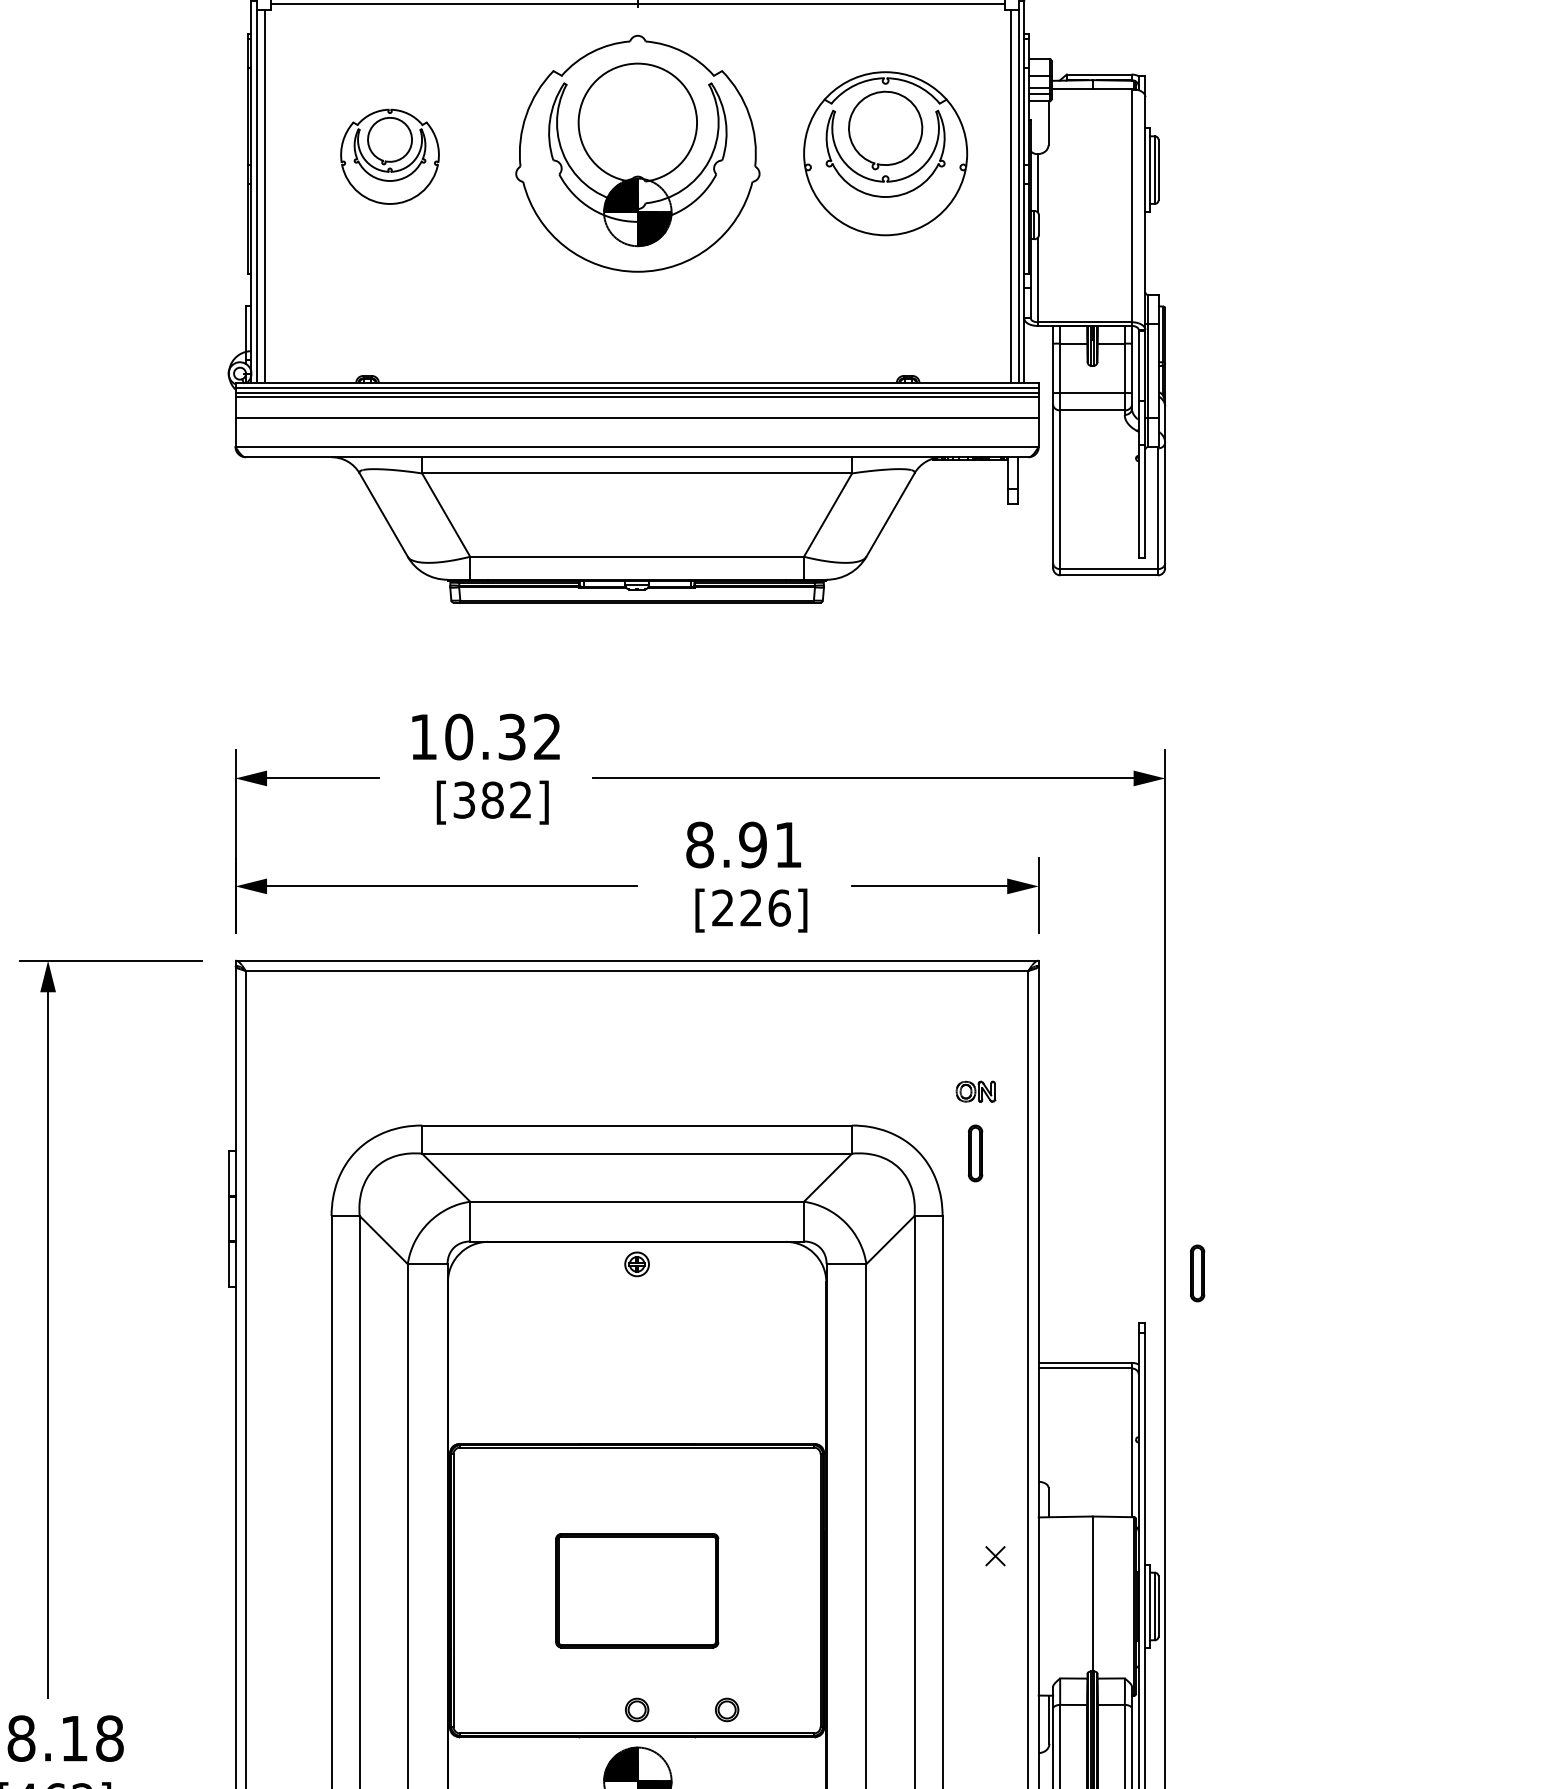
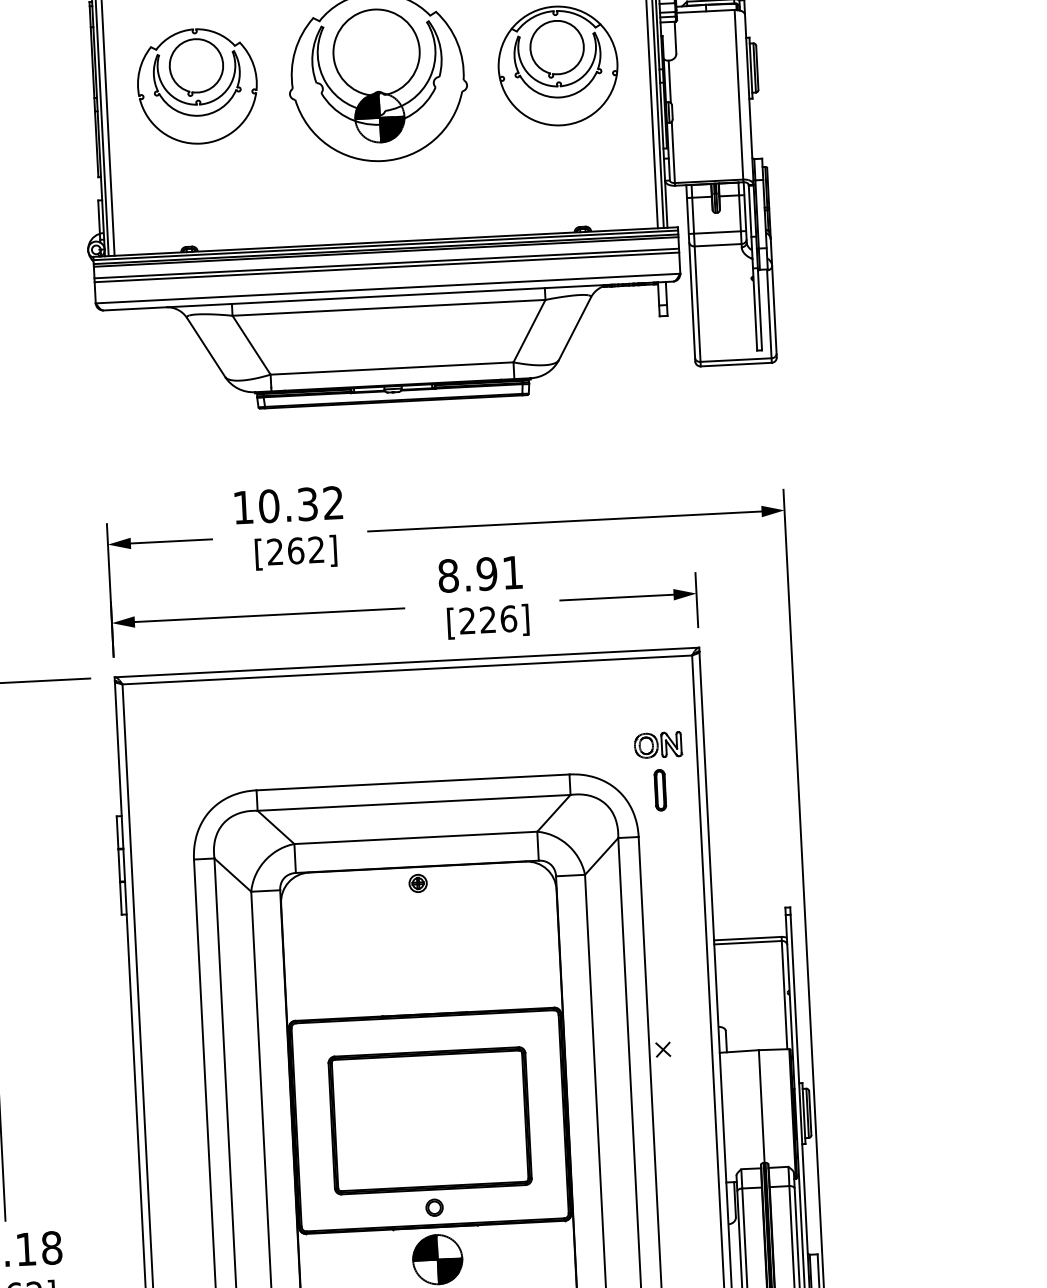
part: (389, 156) -> (197, 86), size x1.67
line: (636, 412) -> (386, 263), added
text: (478, 799) -> (285, 550), [382] -> [262]
part: (975, 1091) -> (658, 745), size x1.67
part: (1197, 1273) -> (826, 869), removed
part: (995, 1556) -> (663, 1049), moved
part: (637, 1590) -> (430, 1120), size x1.67
part: (727, 1709) -> (500, 1204), removed

